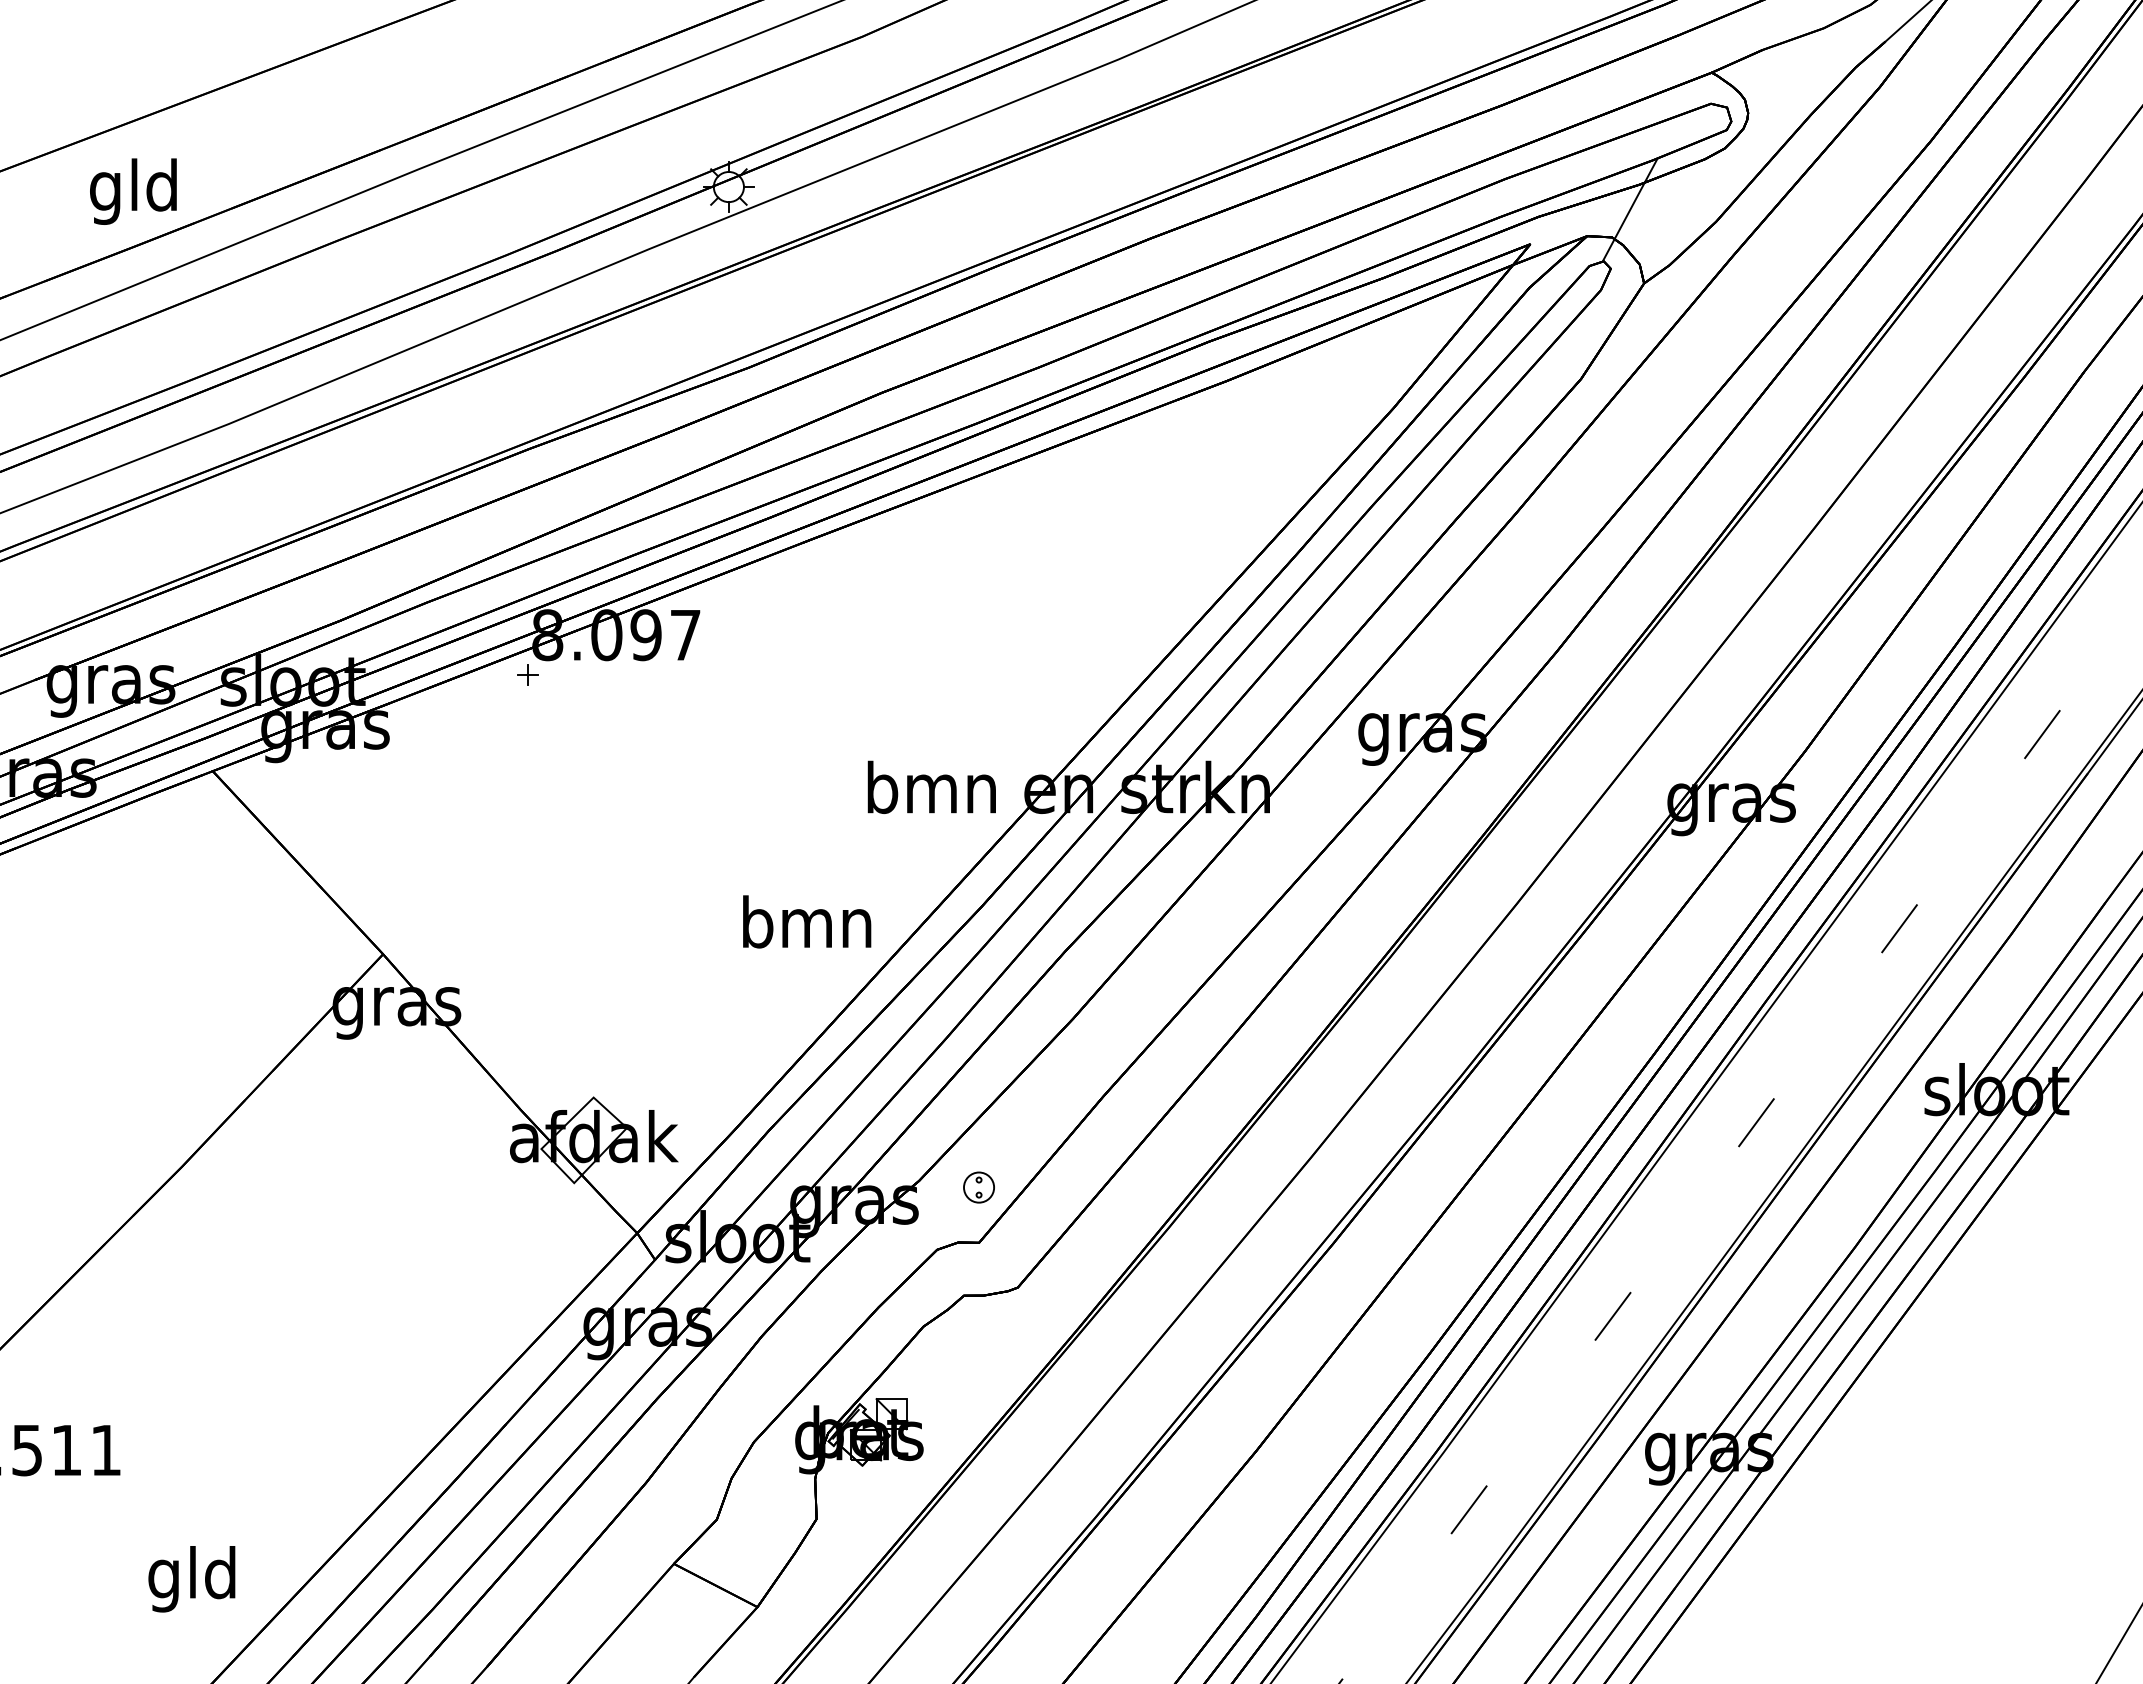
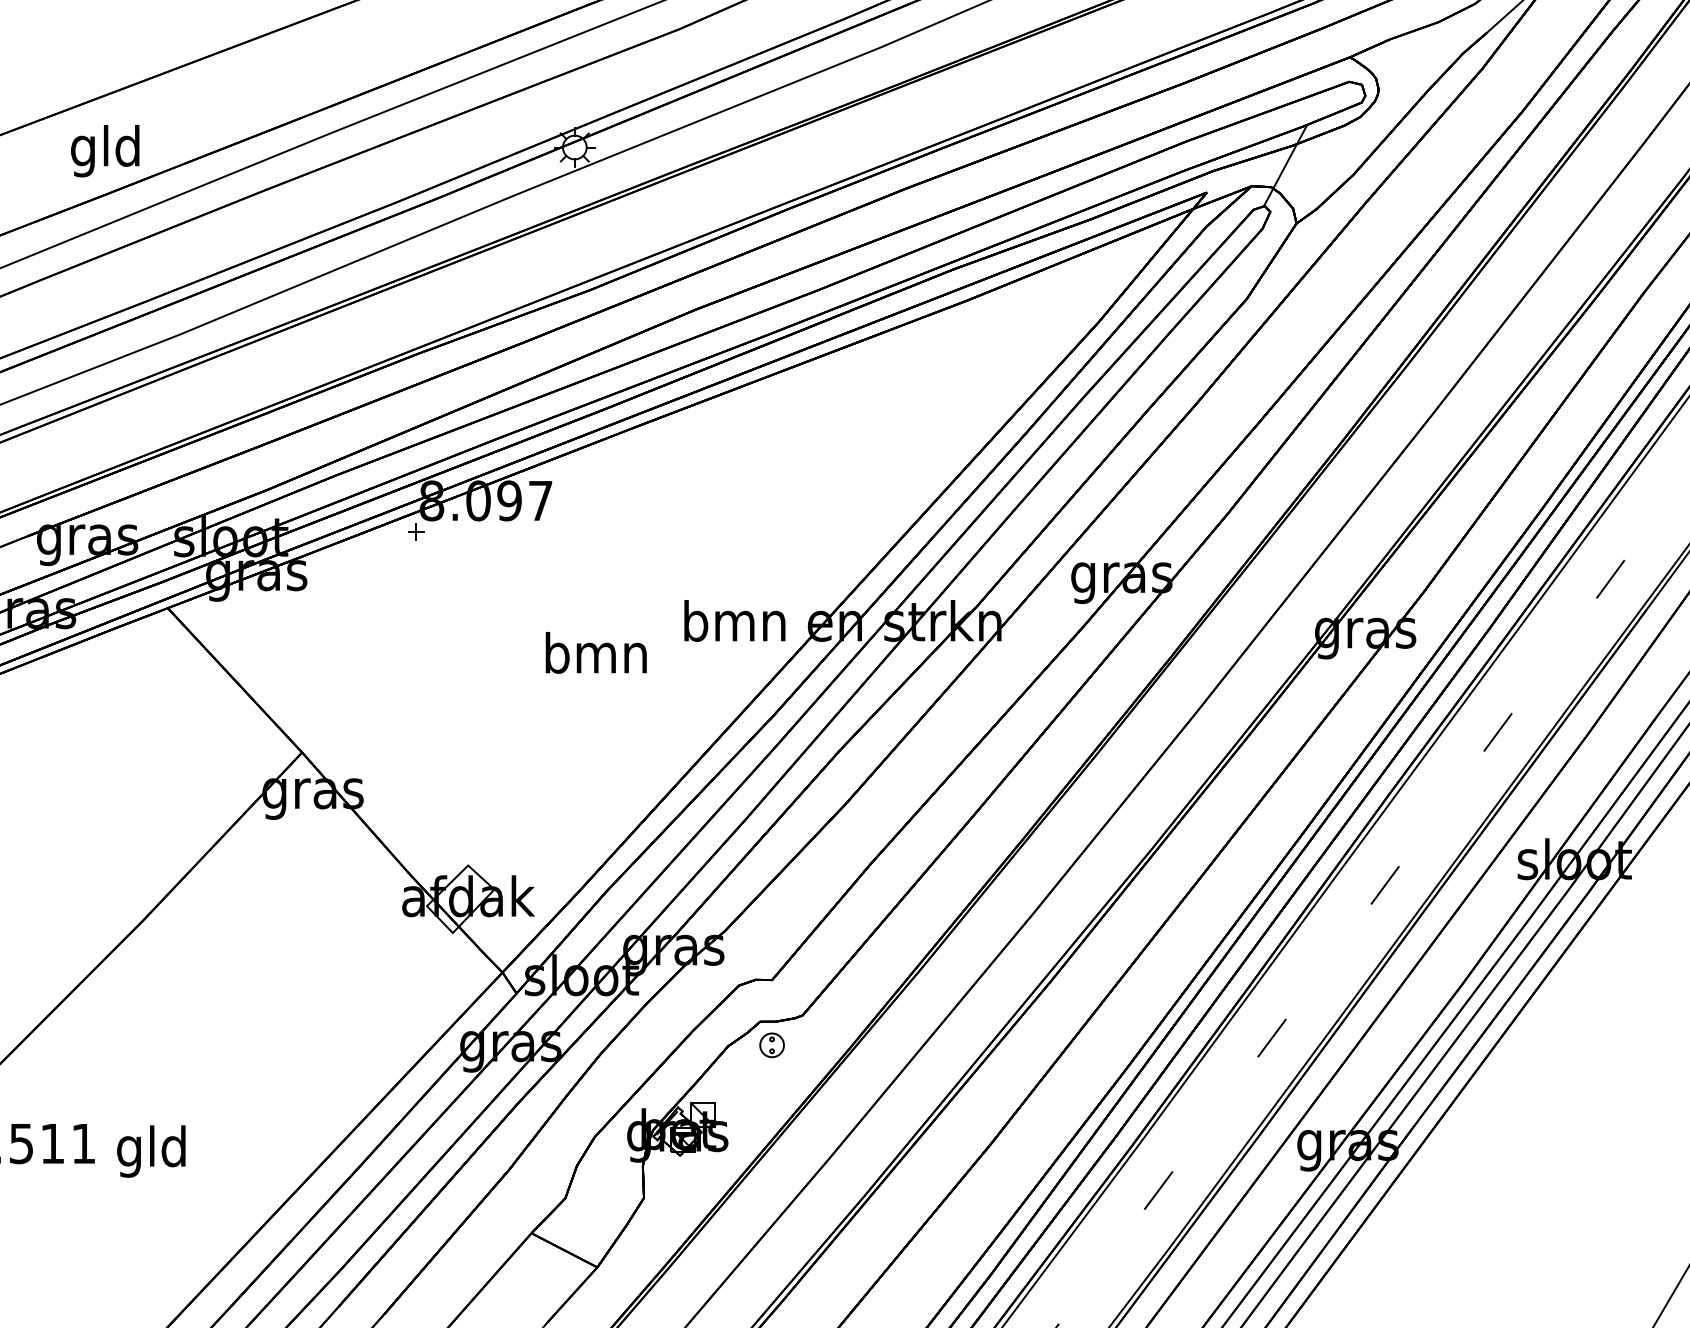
text: (807, 921) -> (596, 652), moved
part: (978, 1187) -> (771, 1045), moved
text: (191, 1579) -> (151, 1151), moved

